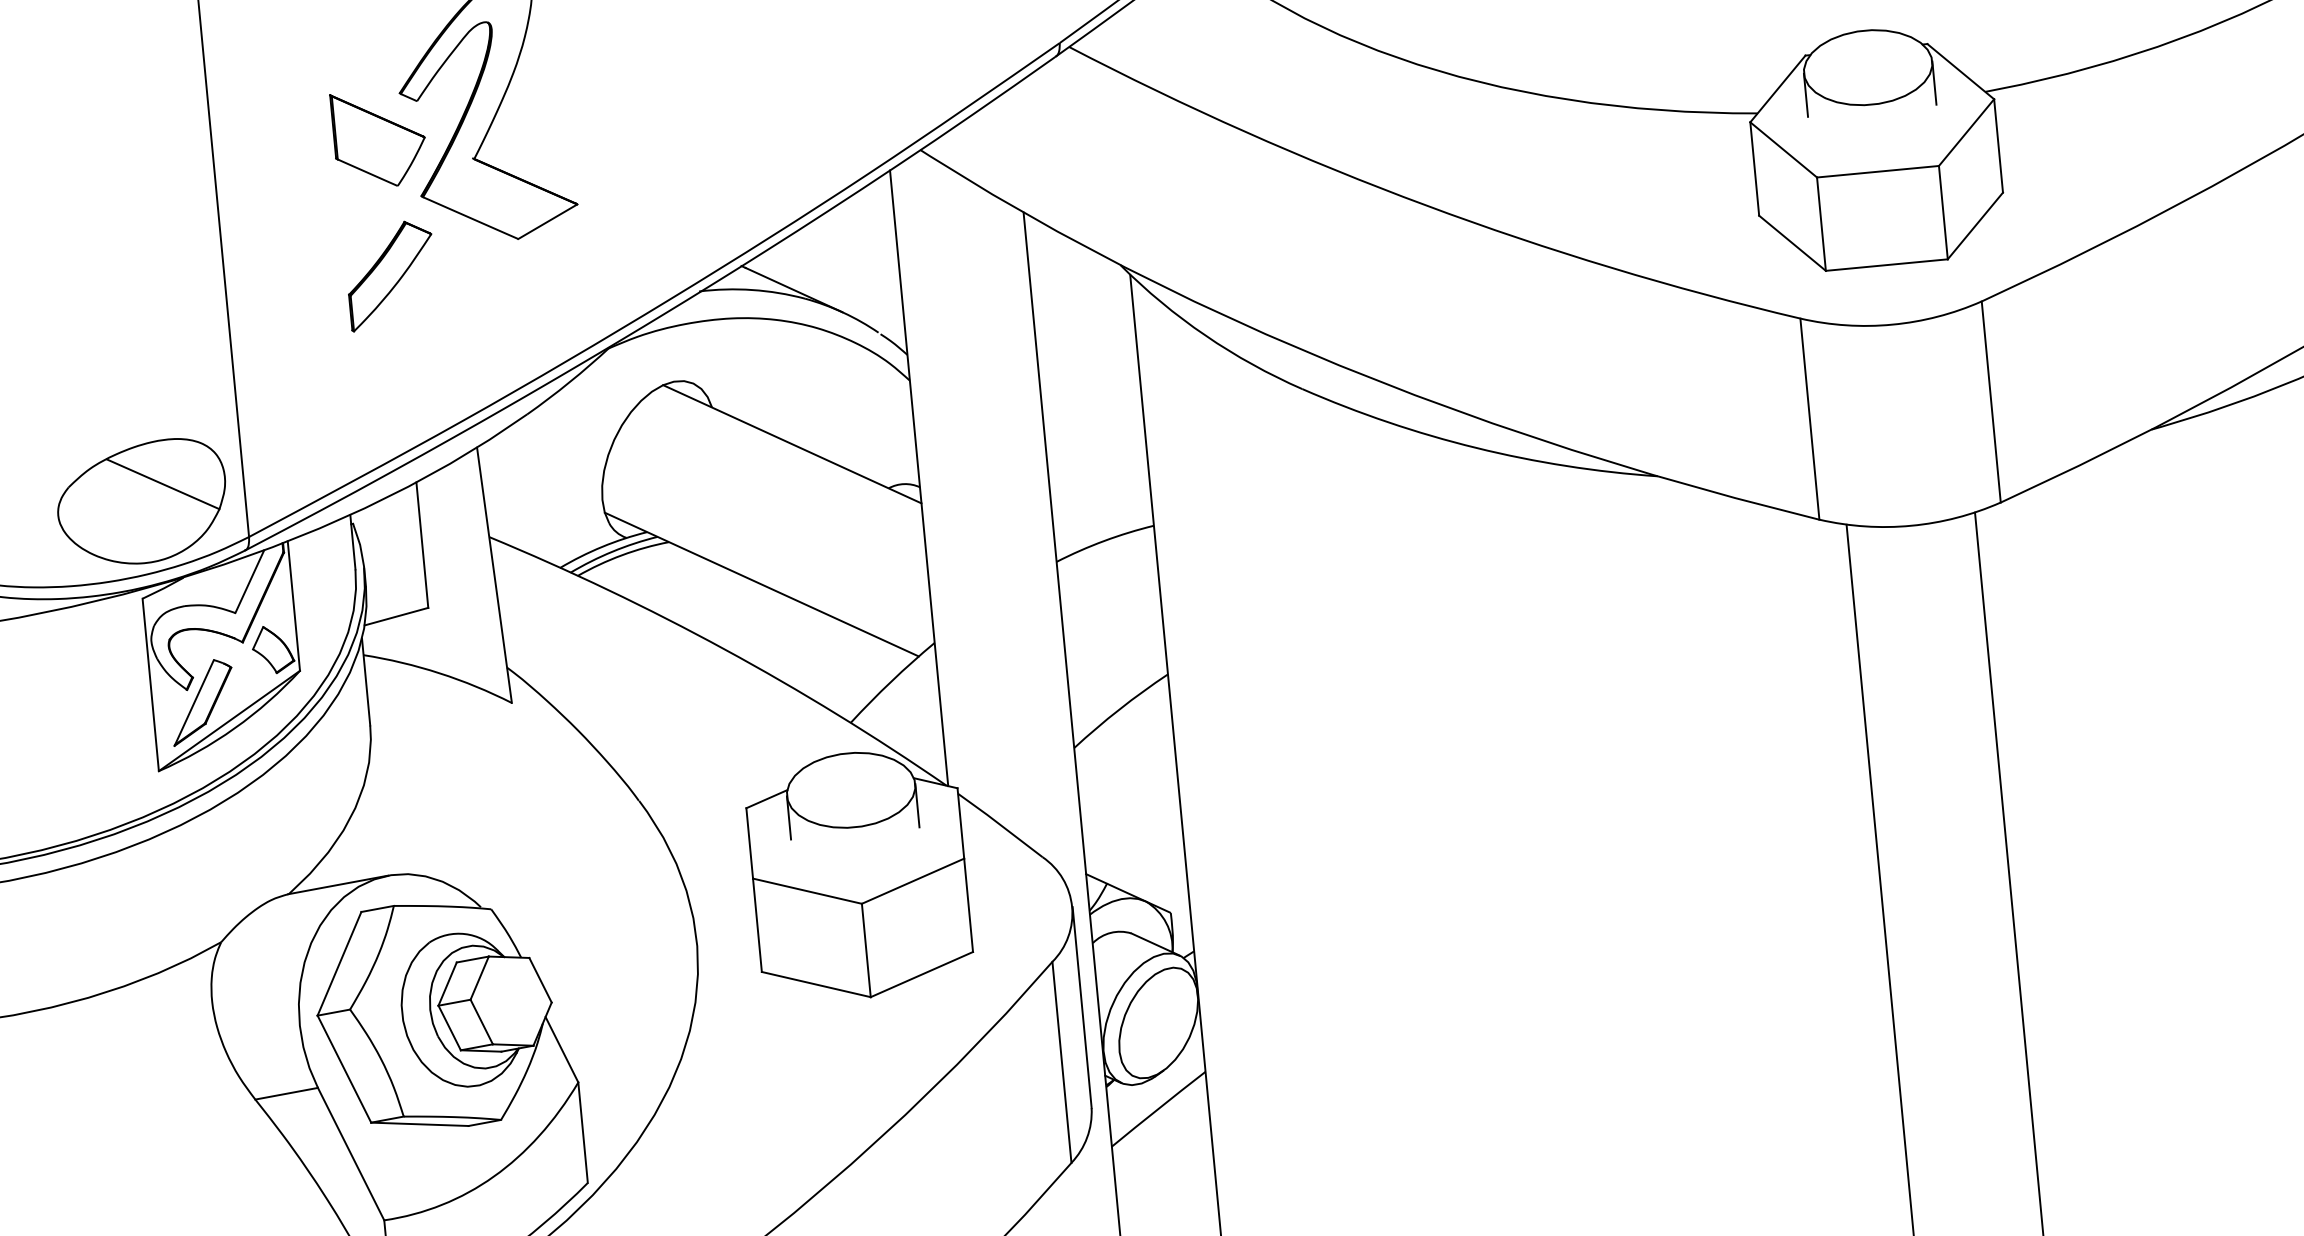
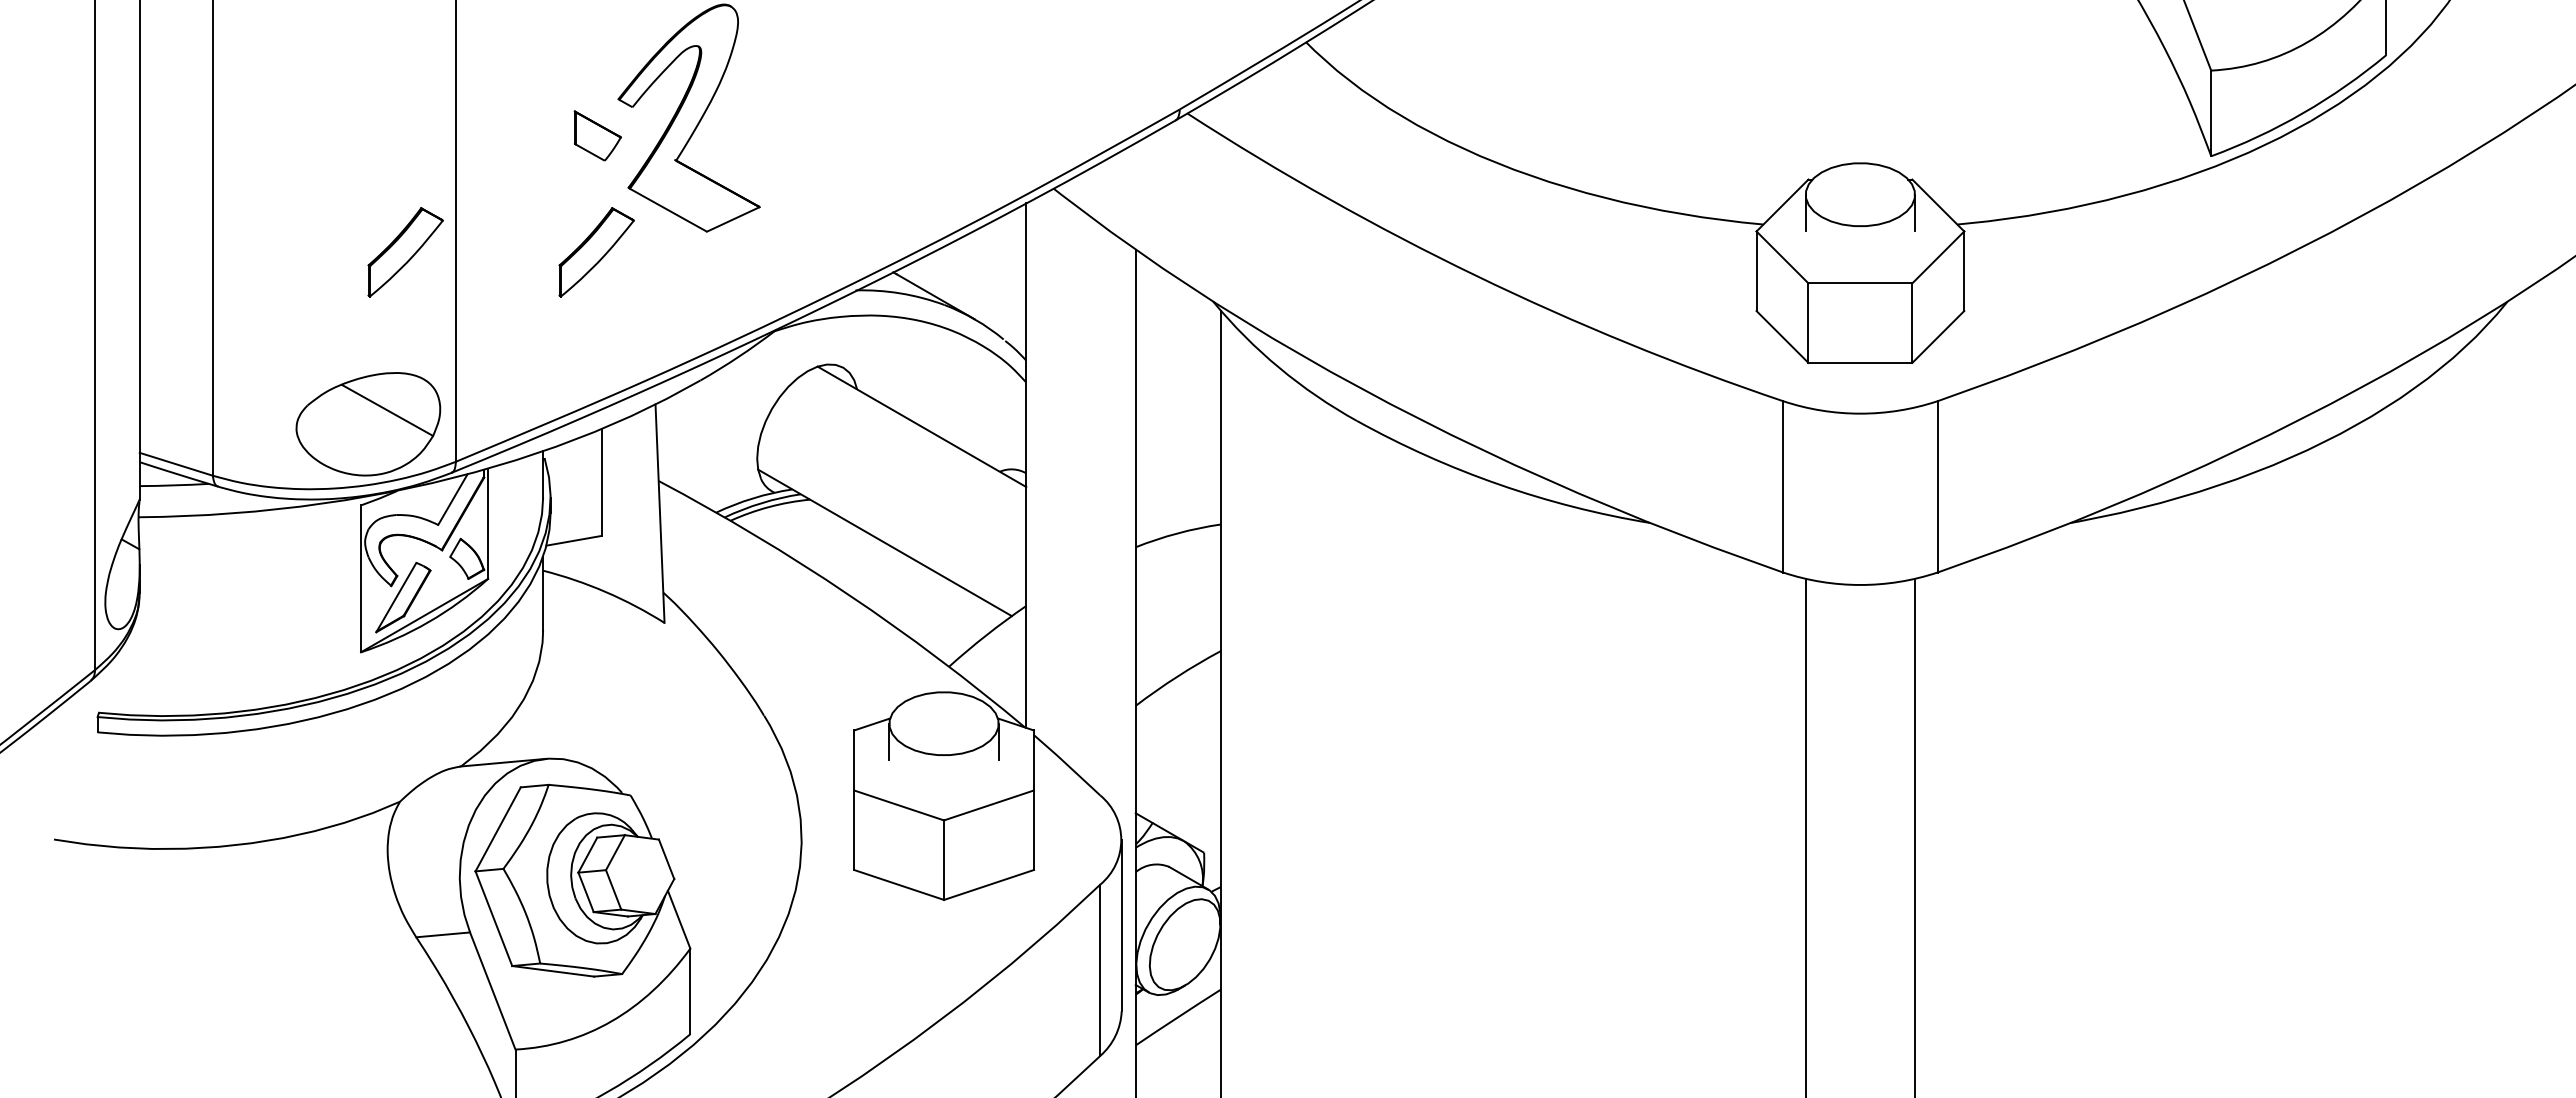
part: (379, 138) -> (597, 135), size x0.6
part: (166, 296) -> (405, 252), added

